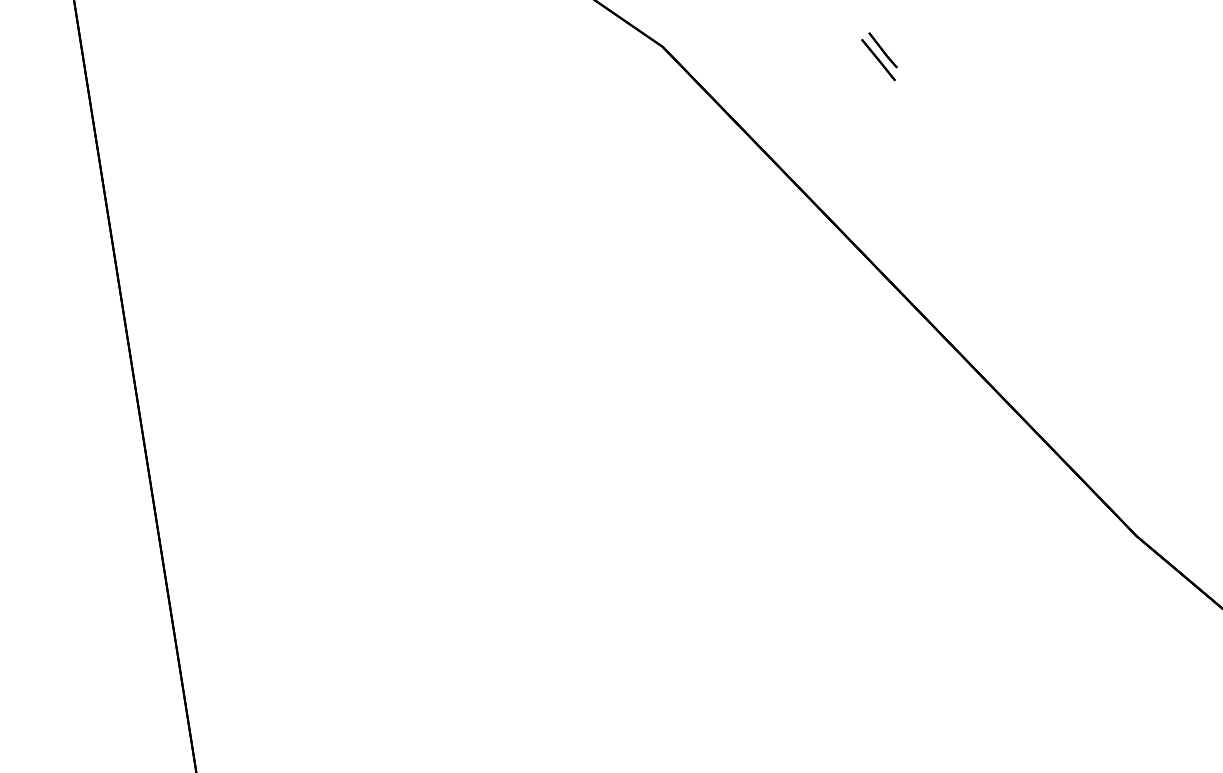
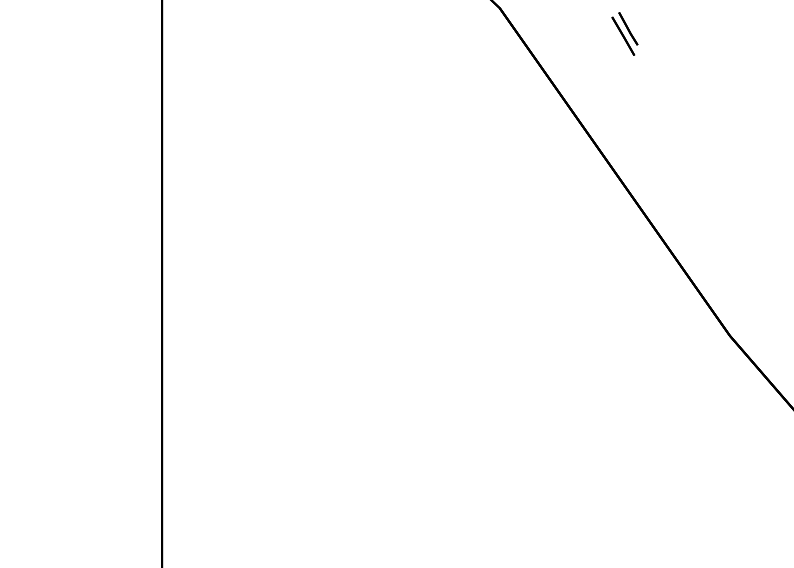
part: (879, 56) -> (624, 33), size x1.43

